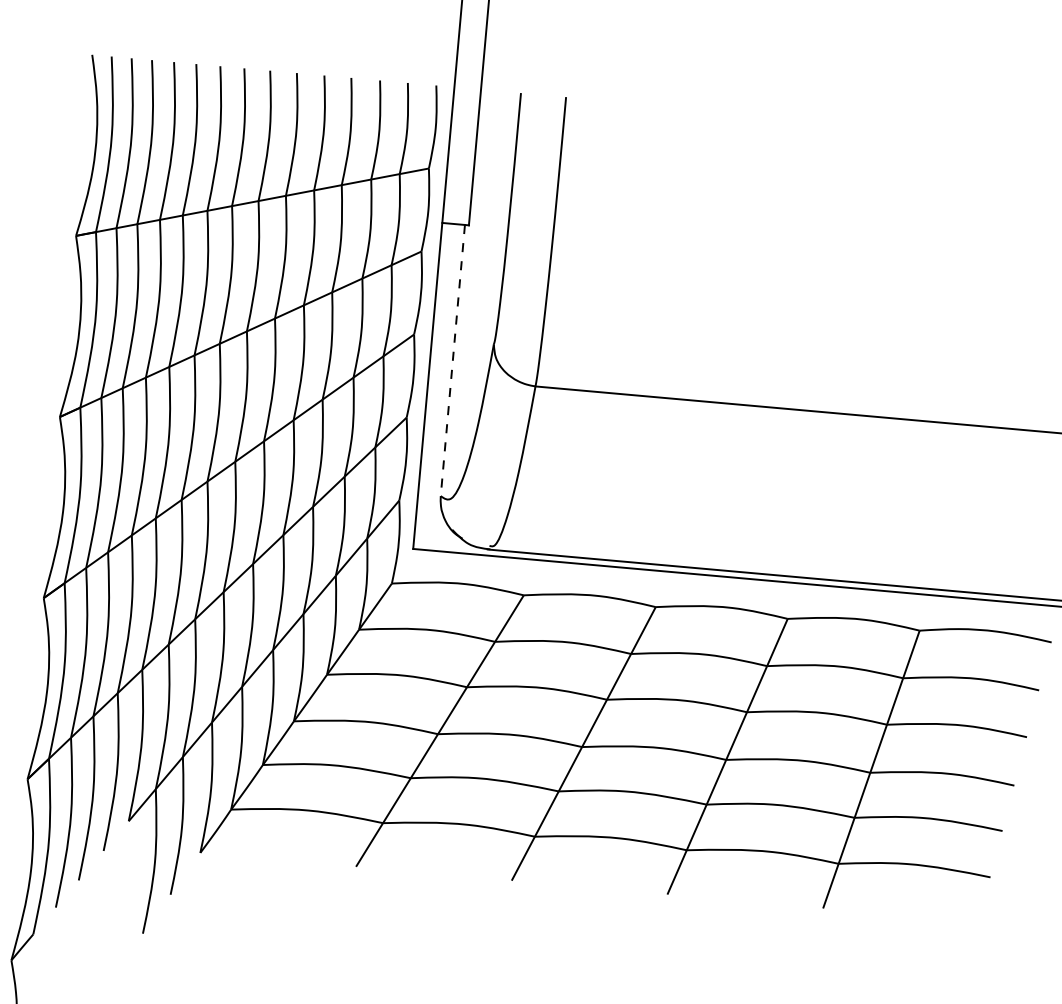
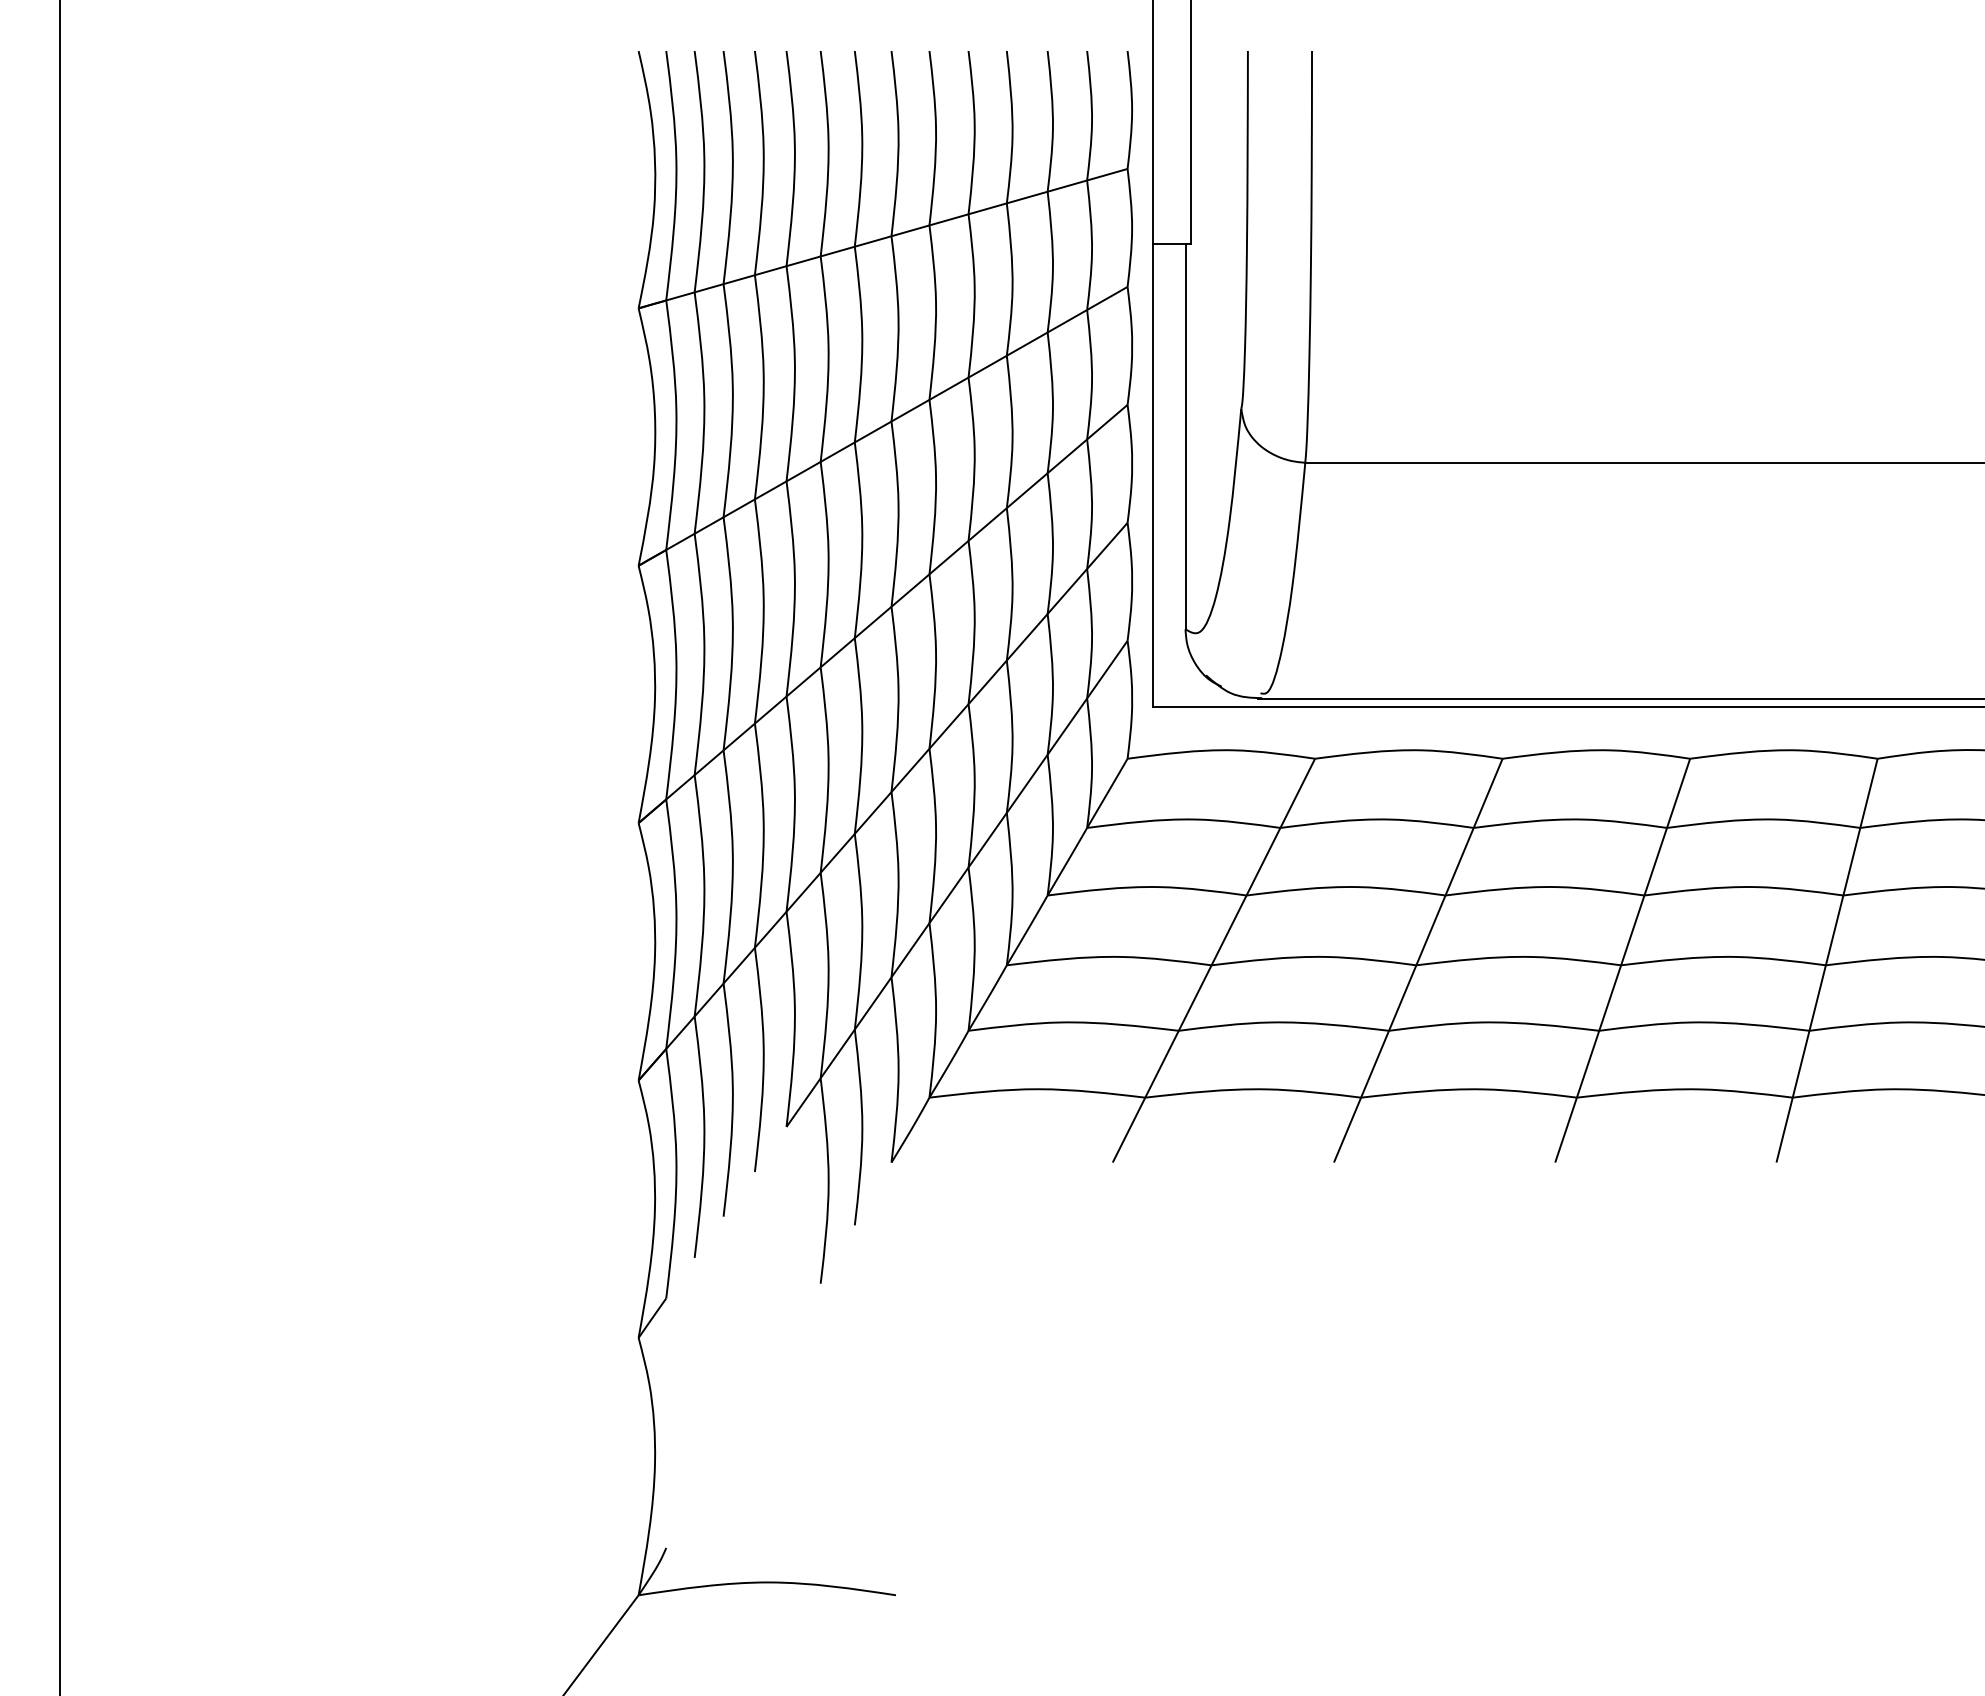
line: (452, 360) -> (1185, 436), dashed -> solid

